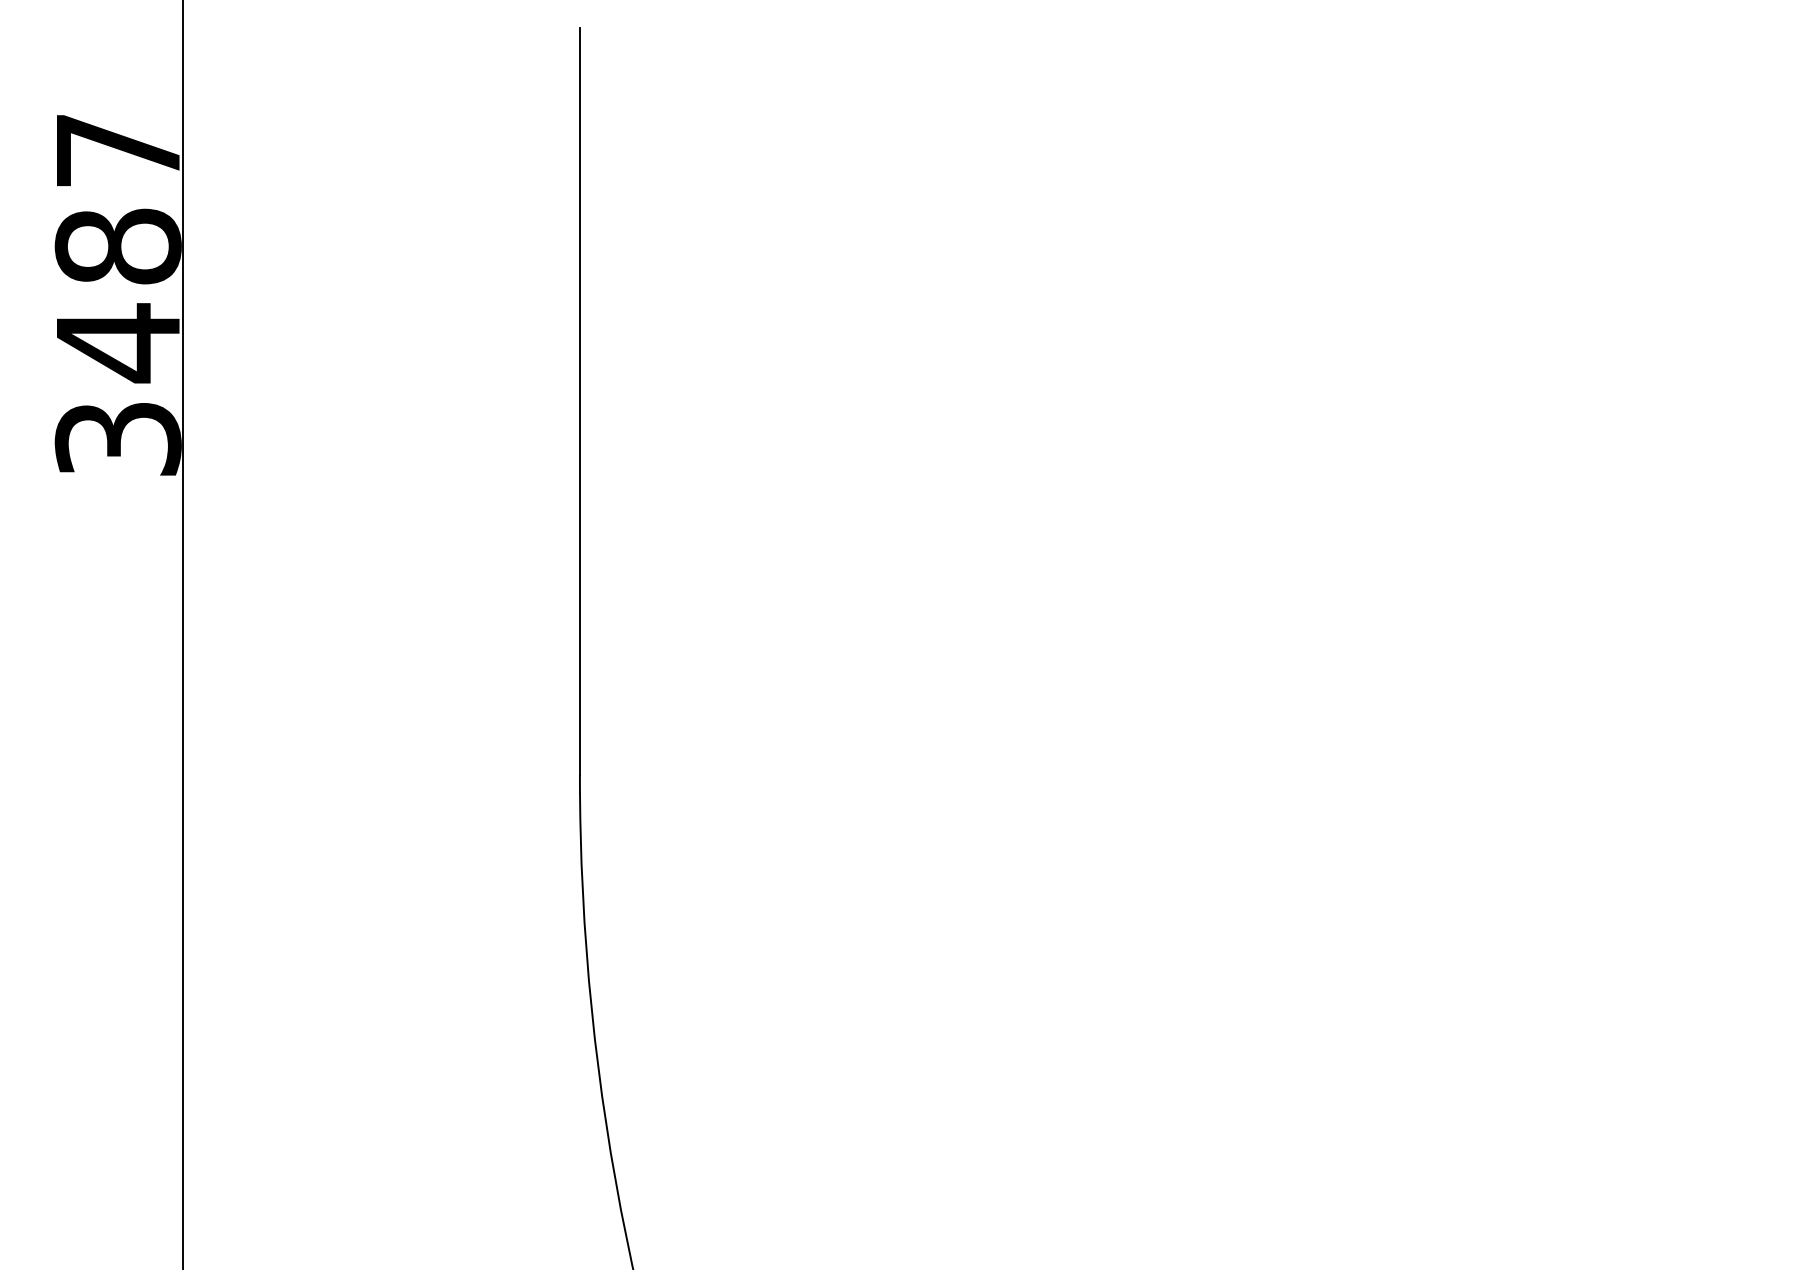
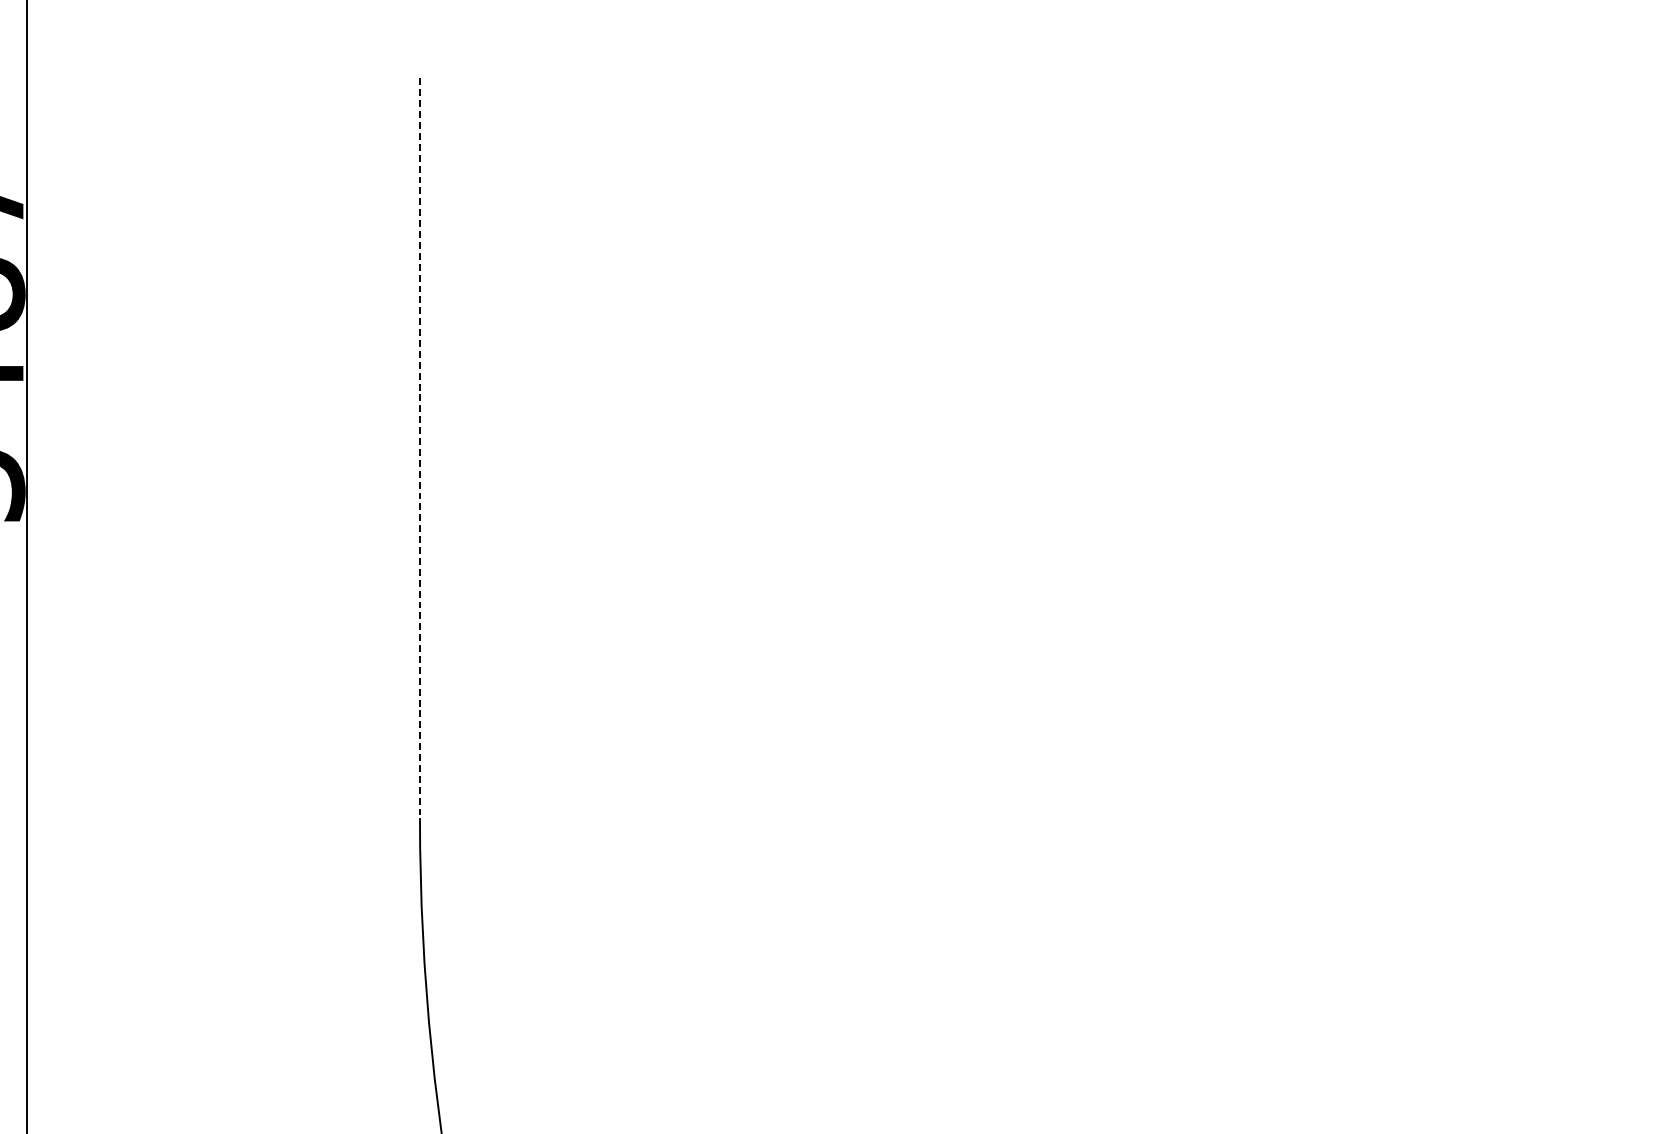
line: (579, 402) -> (419, 448), solid -> dashed

